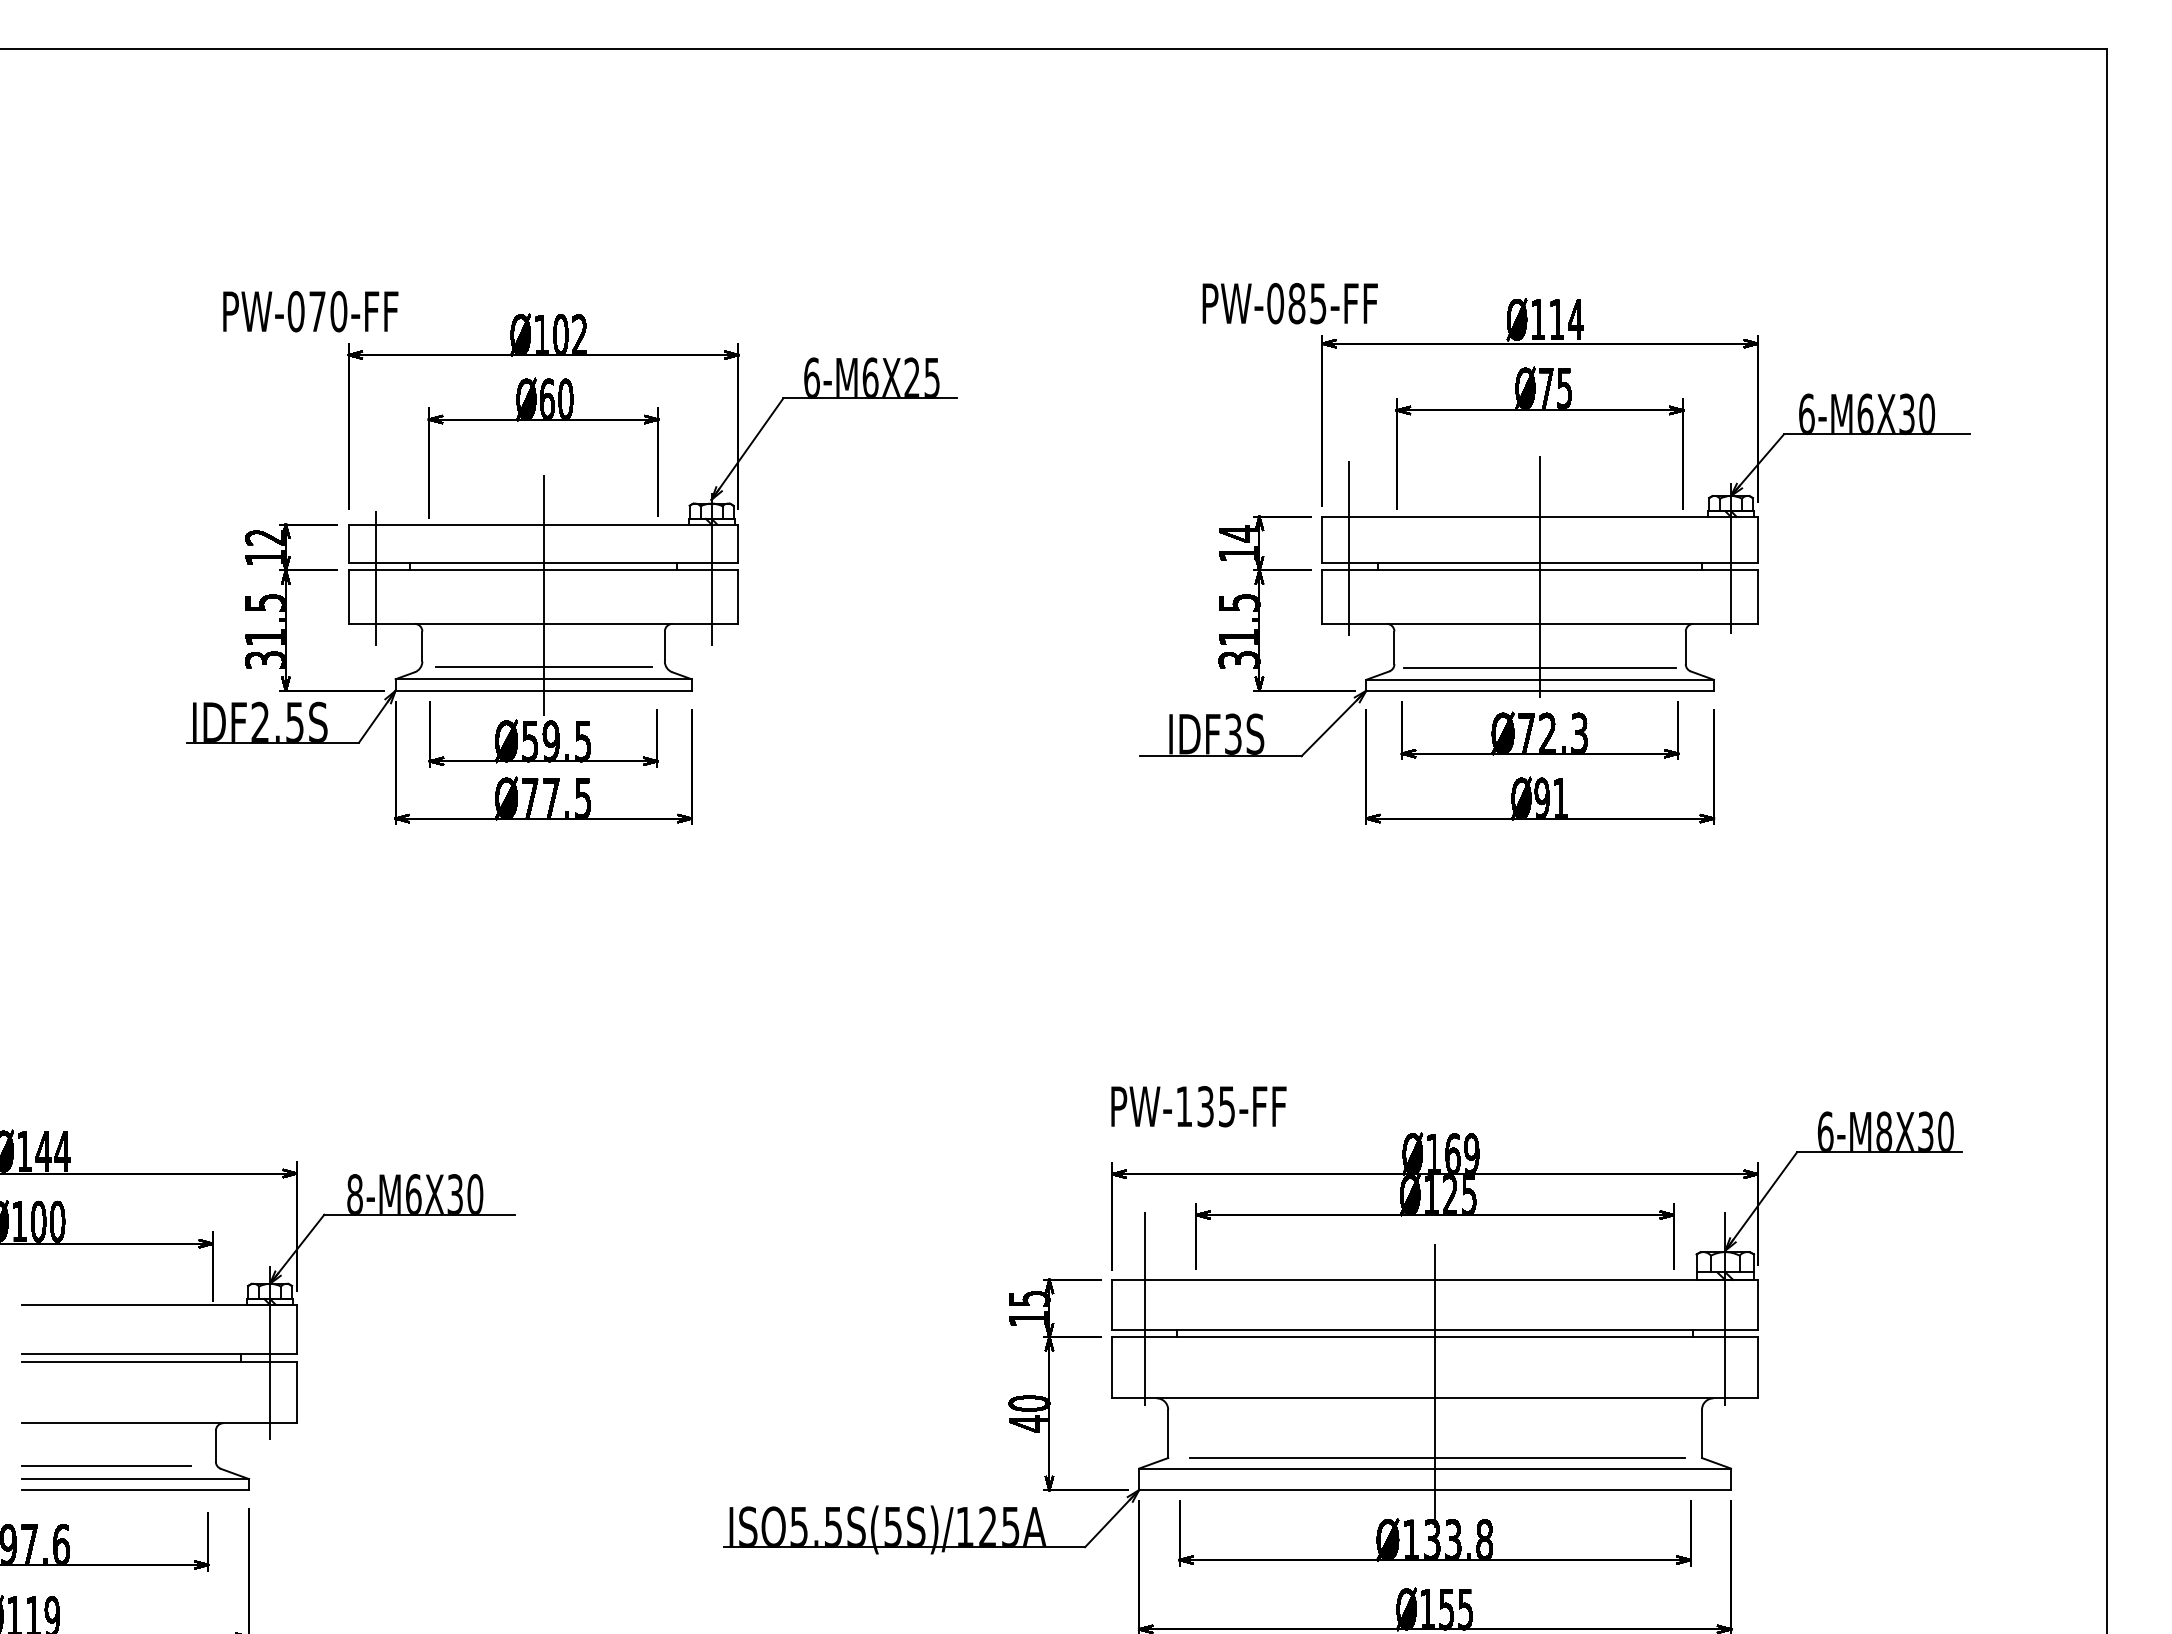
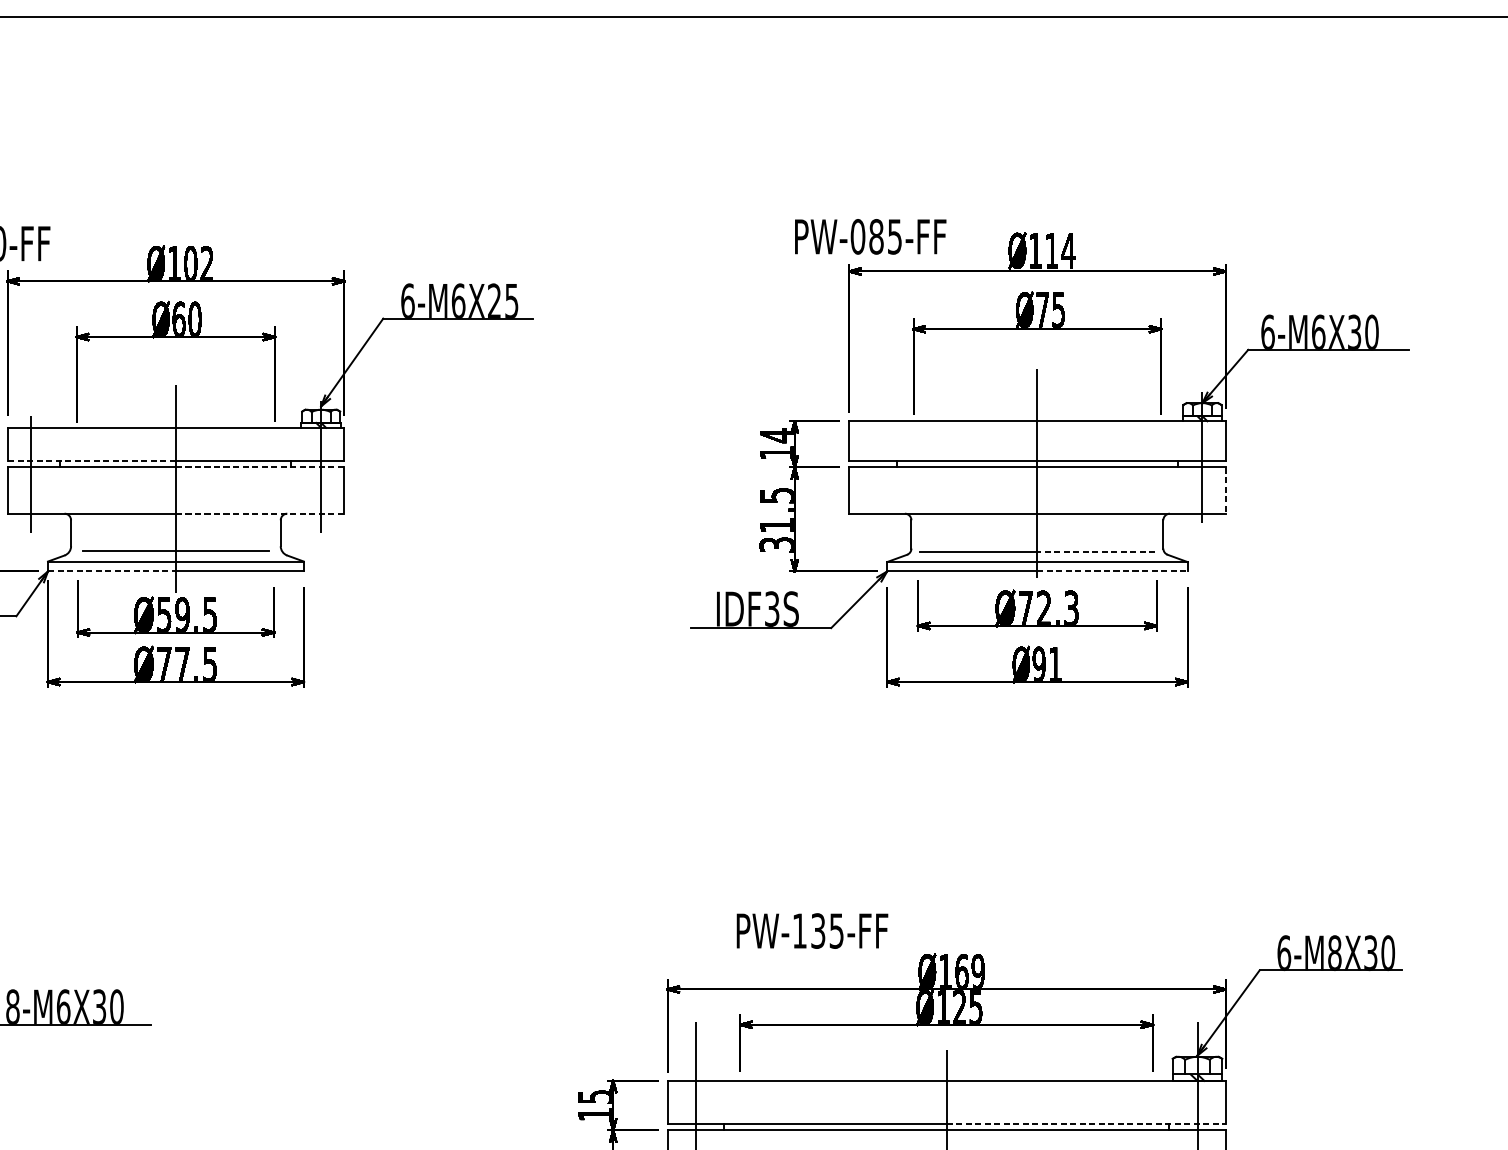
text: (1289, 303) -> (870, 236), moved
line: (1349, 548) -> (872, 448), removed
line: (445, 562) -> (91, 460), solid -> dashed
line: (641, 570) -> (260, 467), solid -> dashed
line: (1757, 597) -> (1225, 490), solid -> dashed
line: (641, 623) -> (260, 513), solid -> dashed
line: (1607, 667) -> (1095, 551), solid -> dashed
line: (469, 690) -> (111, 571), solid -> dashed
line: (1626, 690) -> (1112, 571), solid -> dashed
text: (1198, 1106) -> (812, 930), moved
line: (1596, 1329) -> (1086, 1123), solid -> dashed

